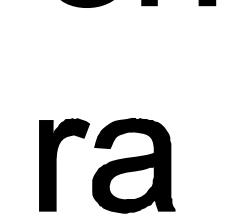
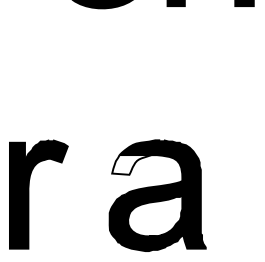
fill: (114, 139) -> (134, 164), removed
part: (56, 164) -> (29, 194), moved

